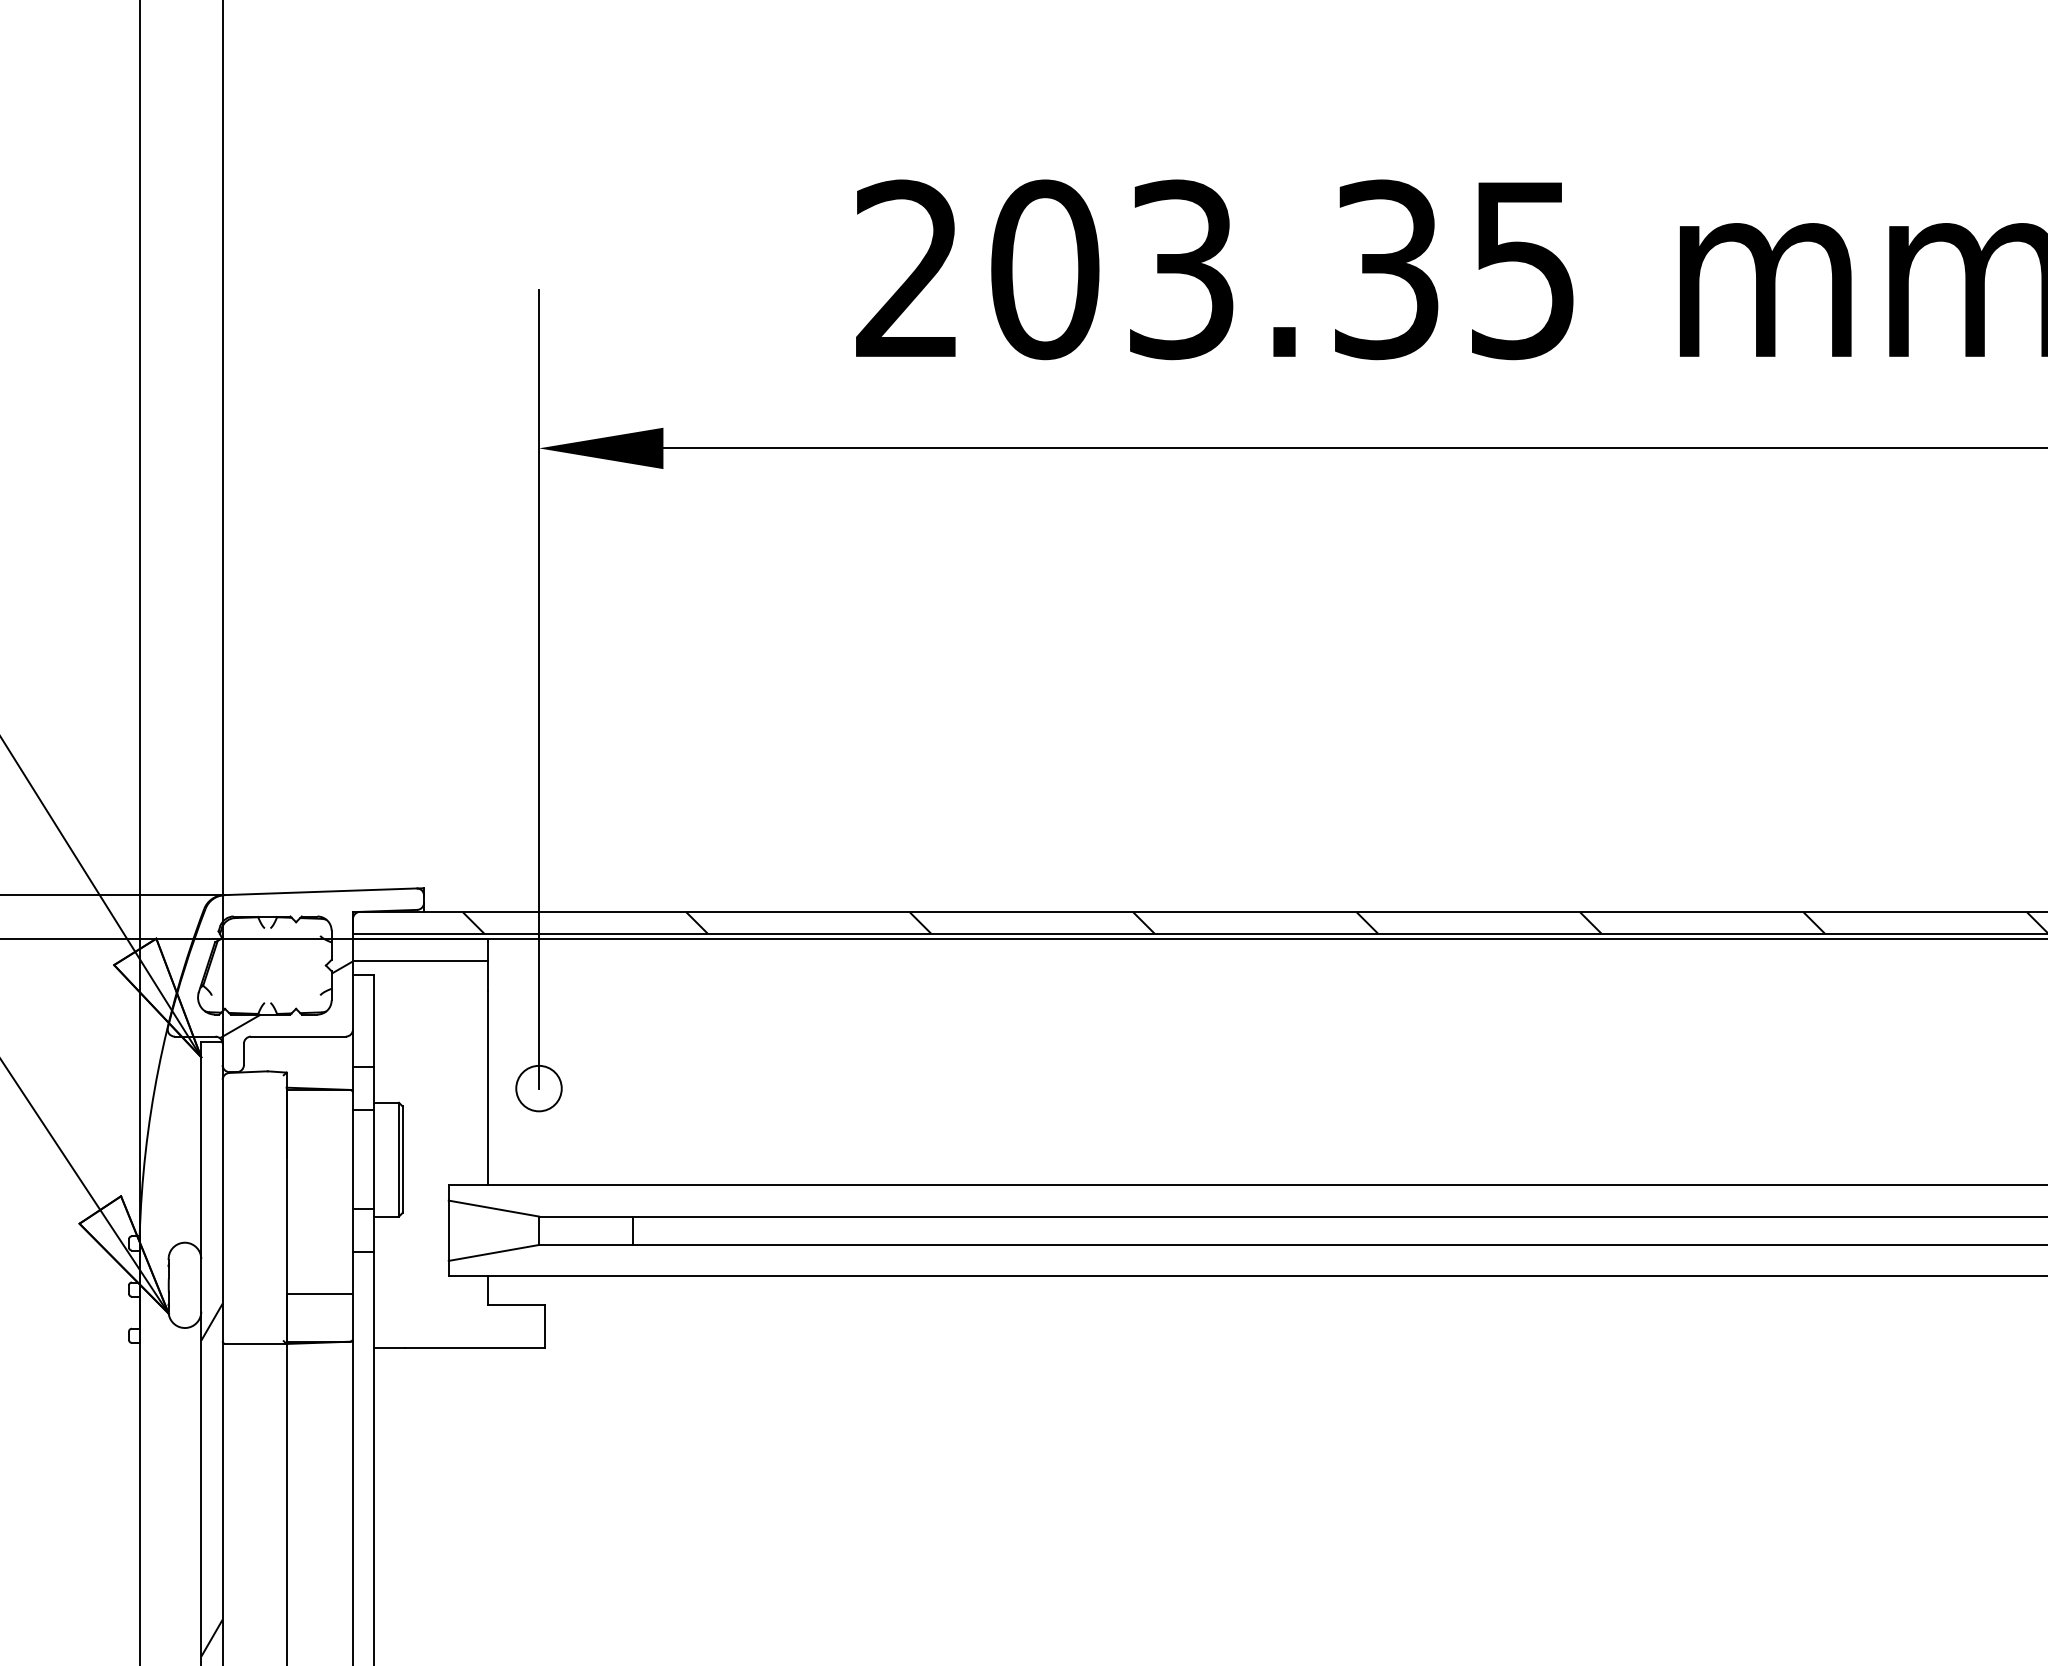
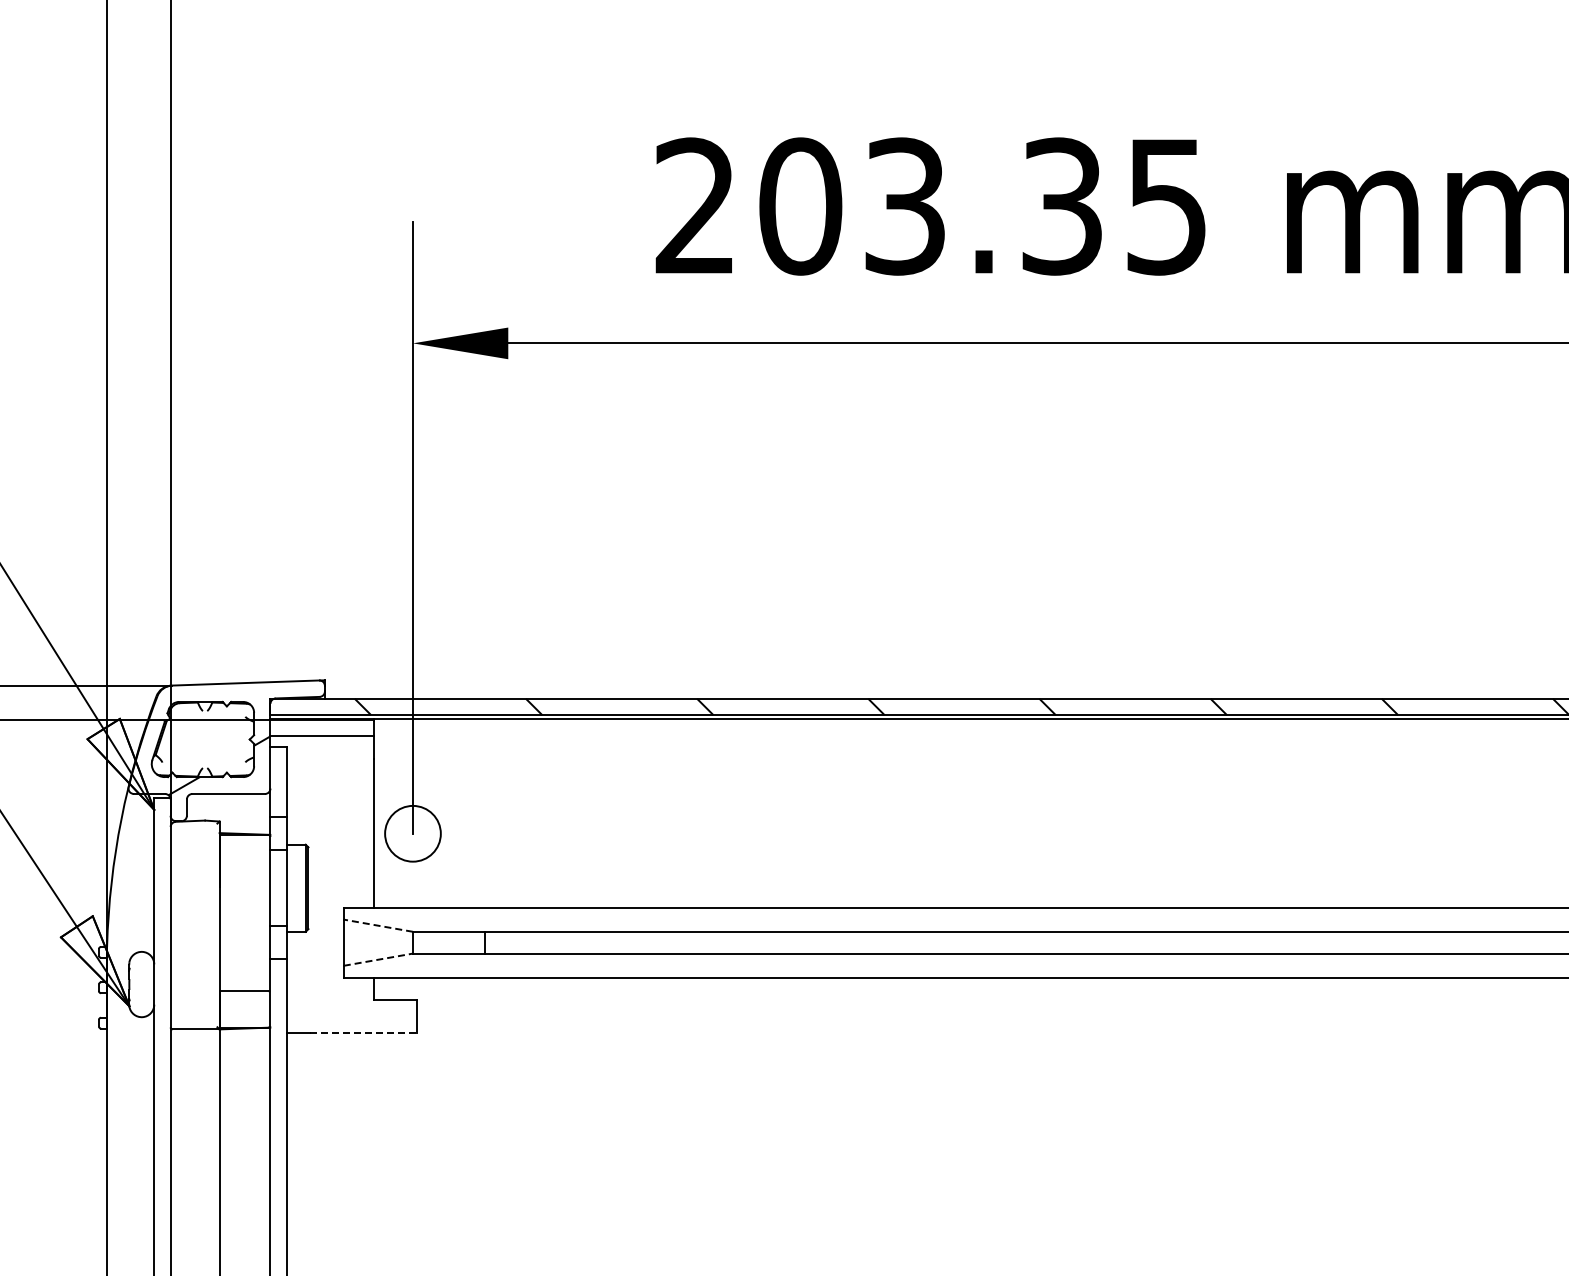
circle: (538, 1088) -> (412, 833), size x1.6
line: (492, 1208) -> (377, 925), solid -> dashed
line: (494, 1252) -> (378, 959), solid -> dashed
line: (474, 1347) -> (363, 1032), solid -> dashed
hatch: (212, 1479) -> (162, 1133), removed

